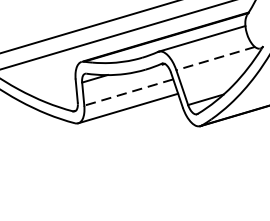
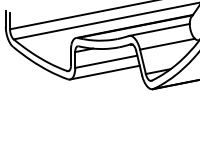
line: (215, 59) -> (167, 44), dashed -> solid
line: (129, 92) -> (106, 61), dashed -> solid

